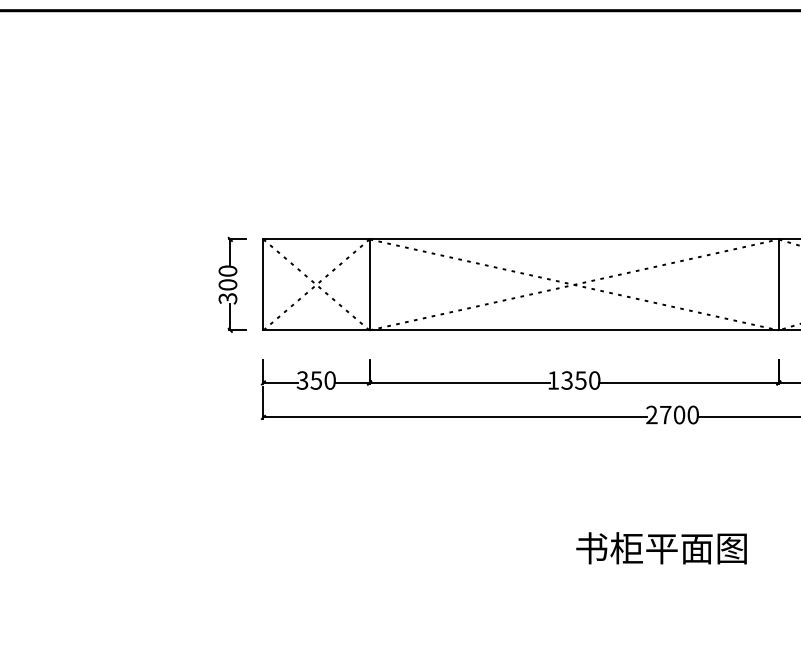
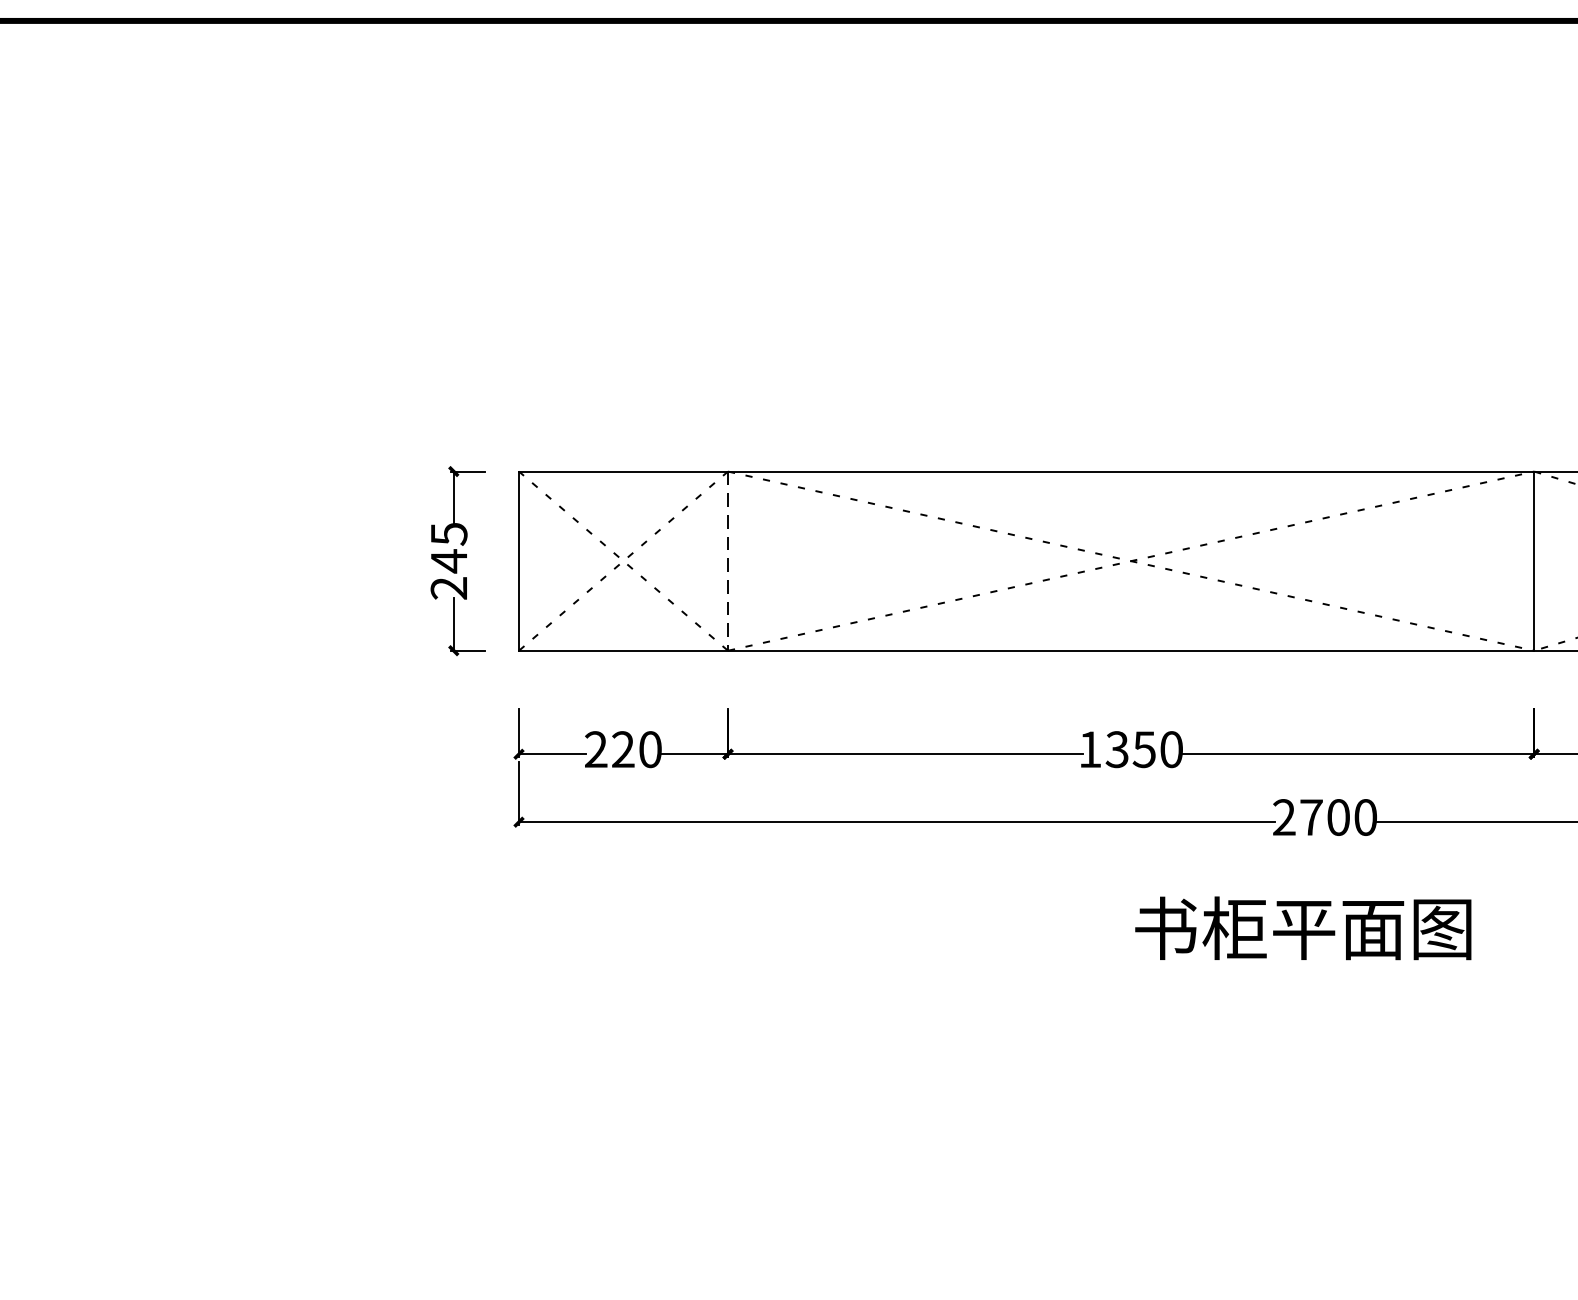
text: (227, 284) -> (448, 560), 300 -> 245
line: (369, 285) -> (727, 562), solid -> dashed
text: (309, 380) -> (609, 749), 350 -> 220
text: (661, 548) -> (1303, 928), moved

